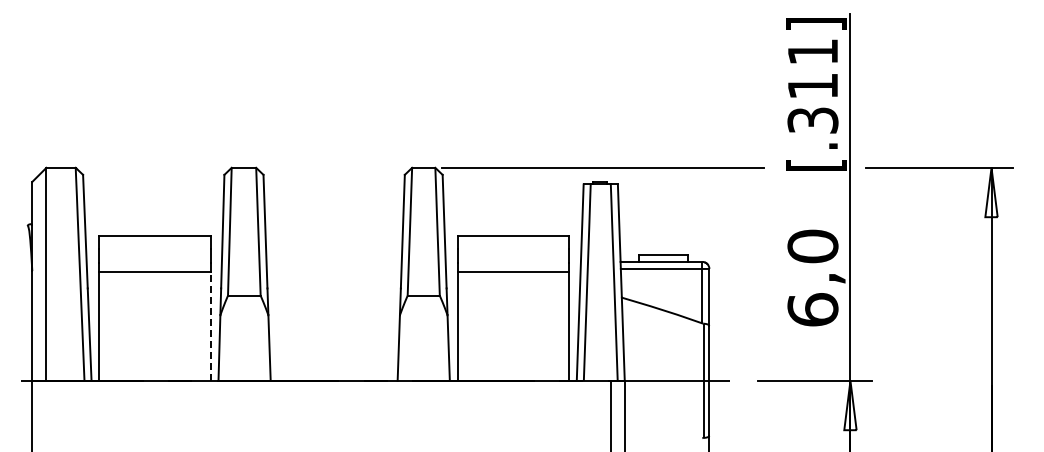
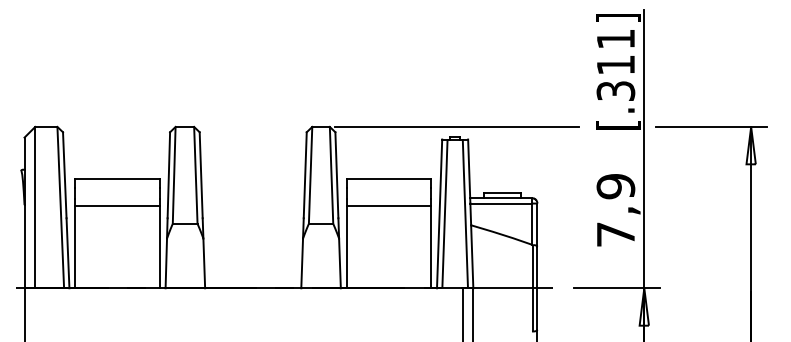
text: (812, 277) -> (615, 210), 6,0 -> 7,9
line: (210, 325) -> (159, 246), dashed -> solid

